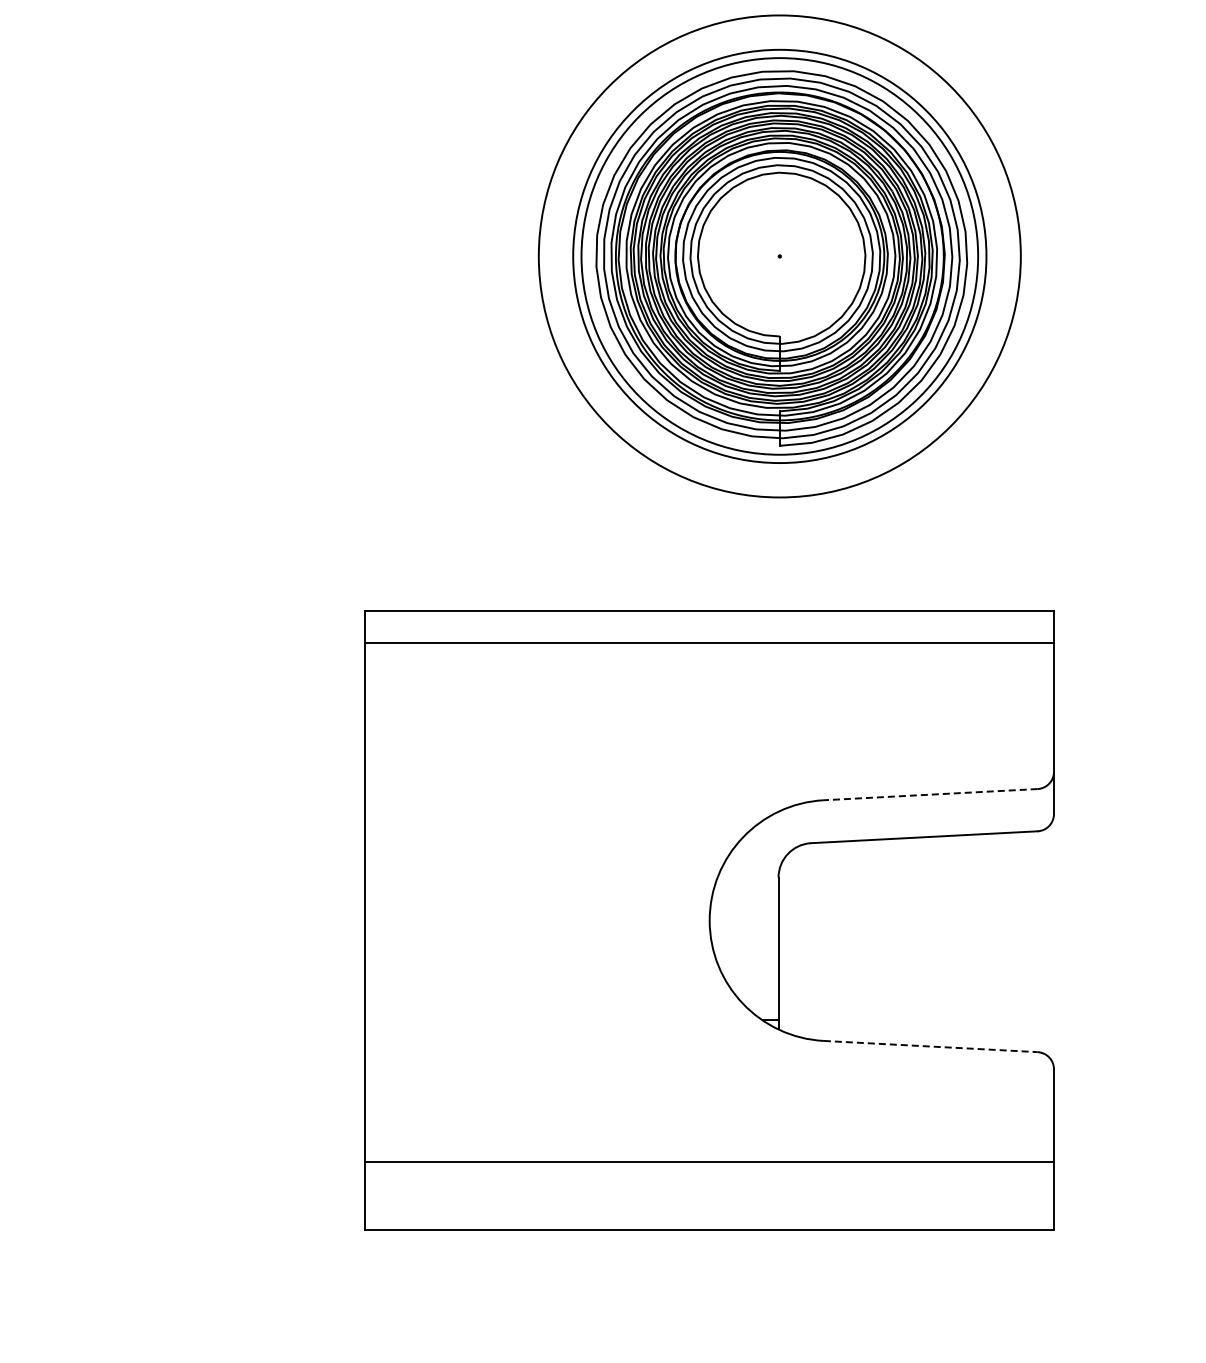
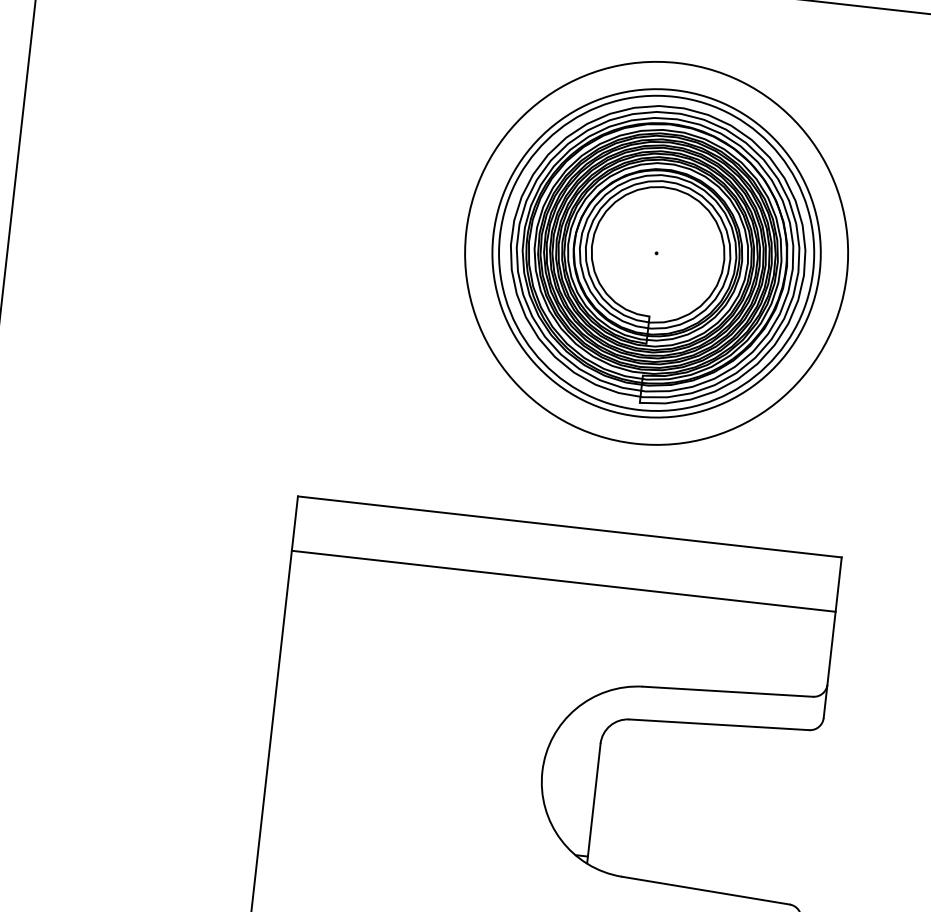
line: (709, 642) -> (563, 581), moved
line: (930, 794) -> (727, 691), dashed -> solid
line: (931, 1046) -> (706, 890), dashed -> solid

